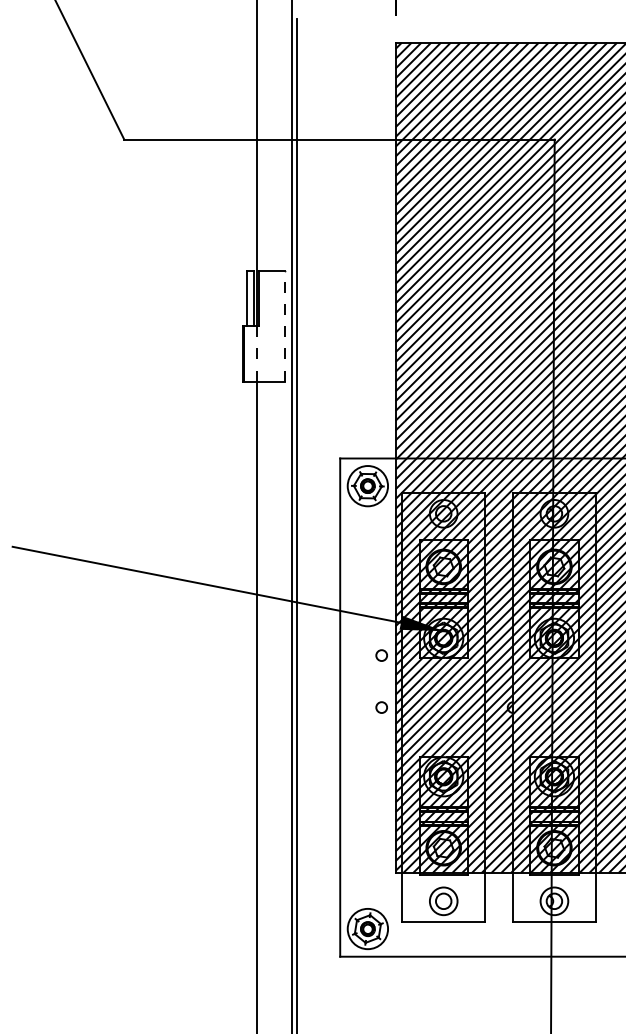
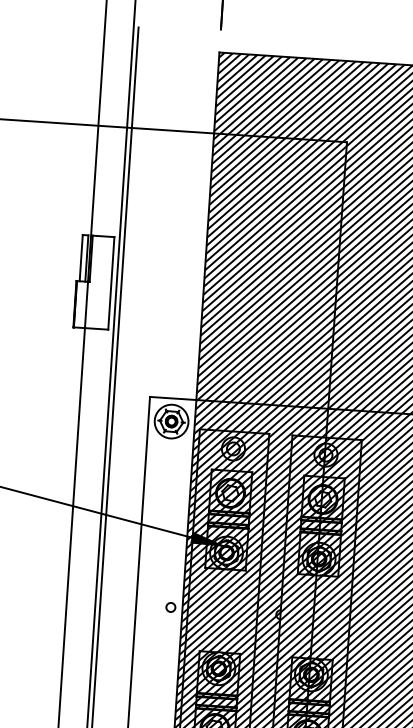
line: (285, 325) -> (111, 282), dashed -> solid
line: (257, 353) -> (86, 304), dashed -> solid
circle: (381, 655) -> (173, 563), removed

